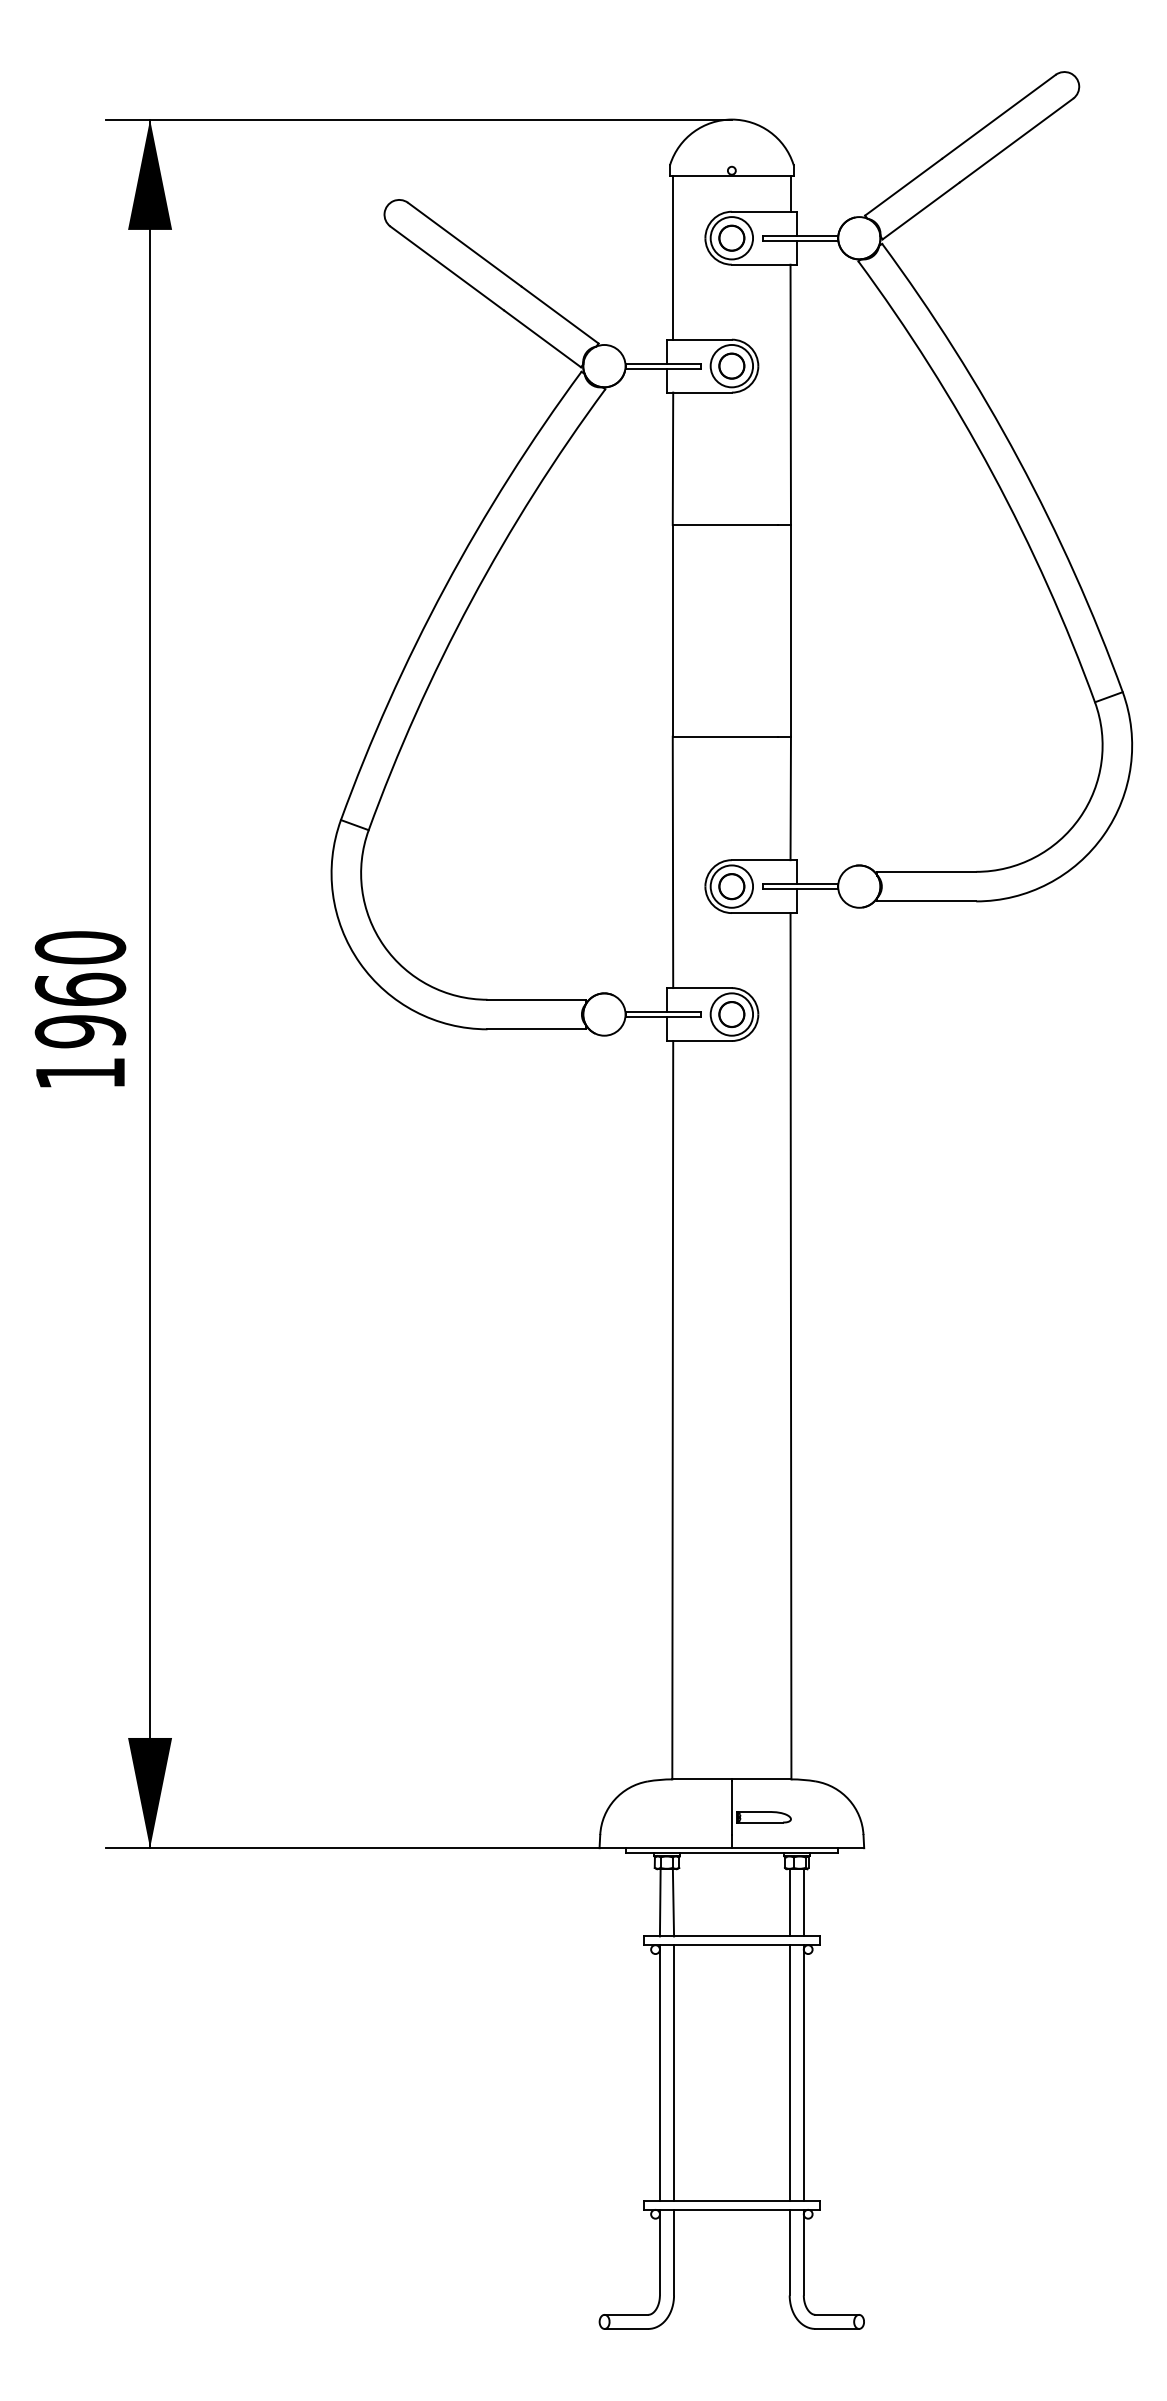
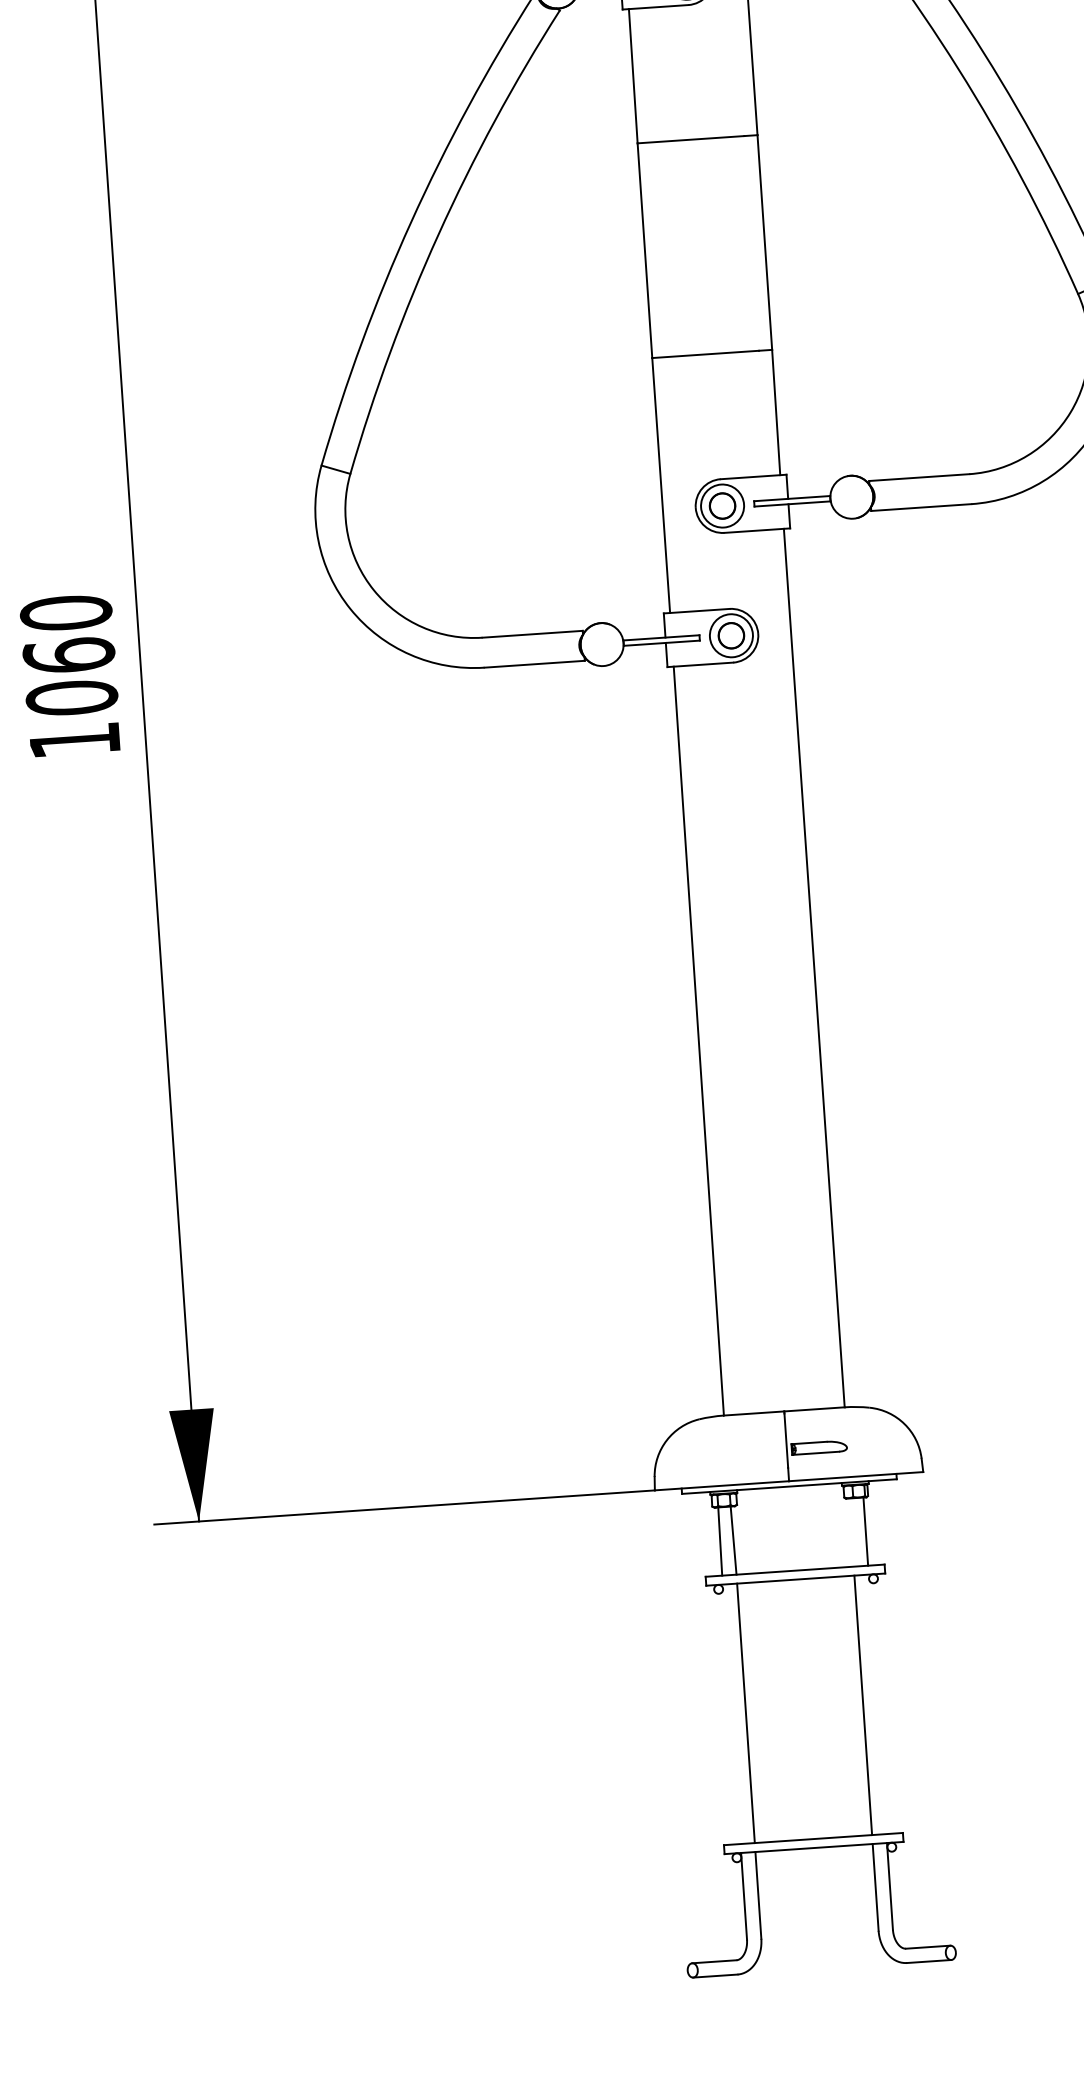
text: (80, 1031) -> (72, 698), 1960 -> 1060
line: (789, 1902) -> (851, 1532), removed
line: (659, 2073) -> (731, 1714), removed
line: (803, 2073) -> (877, 1704), removed

